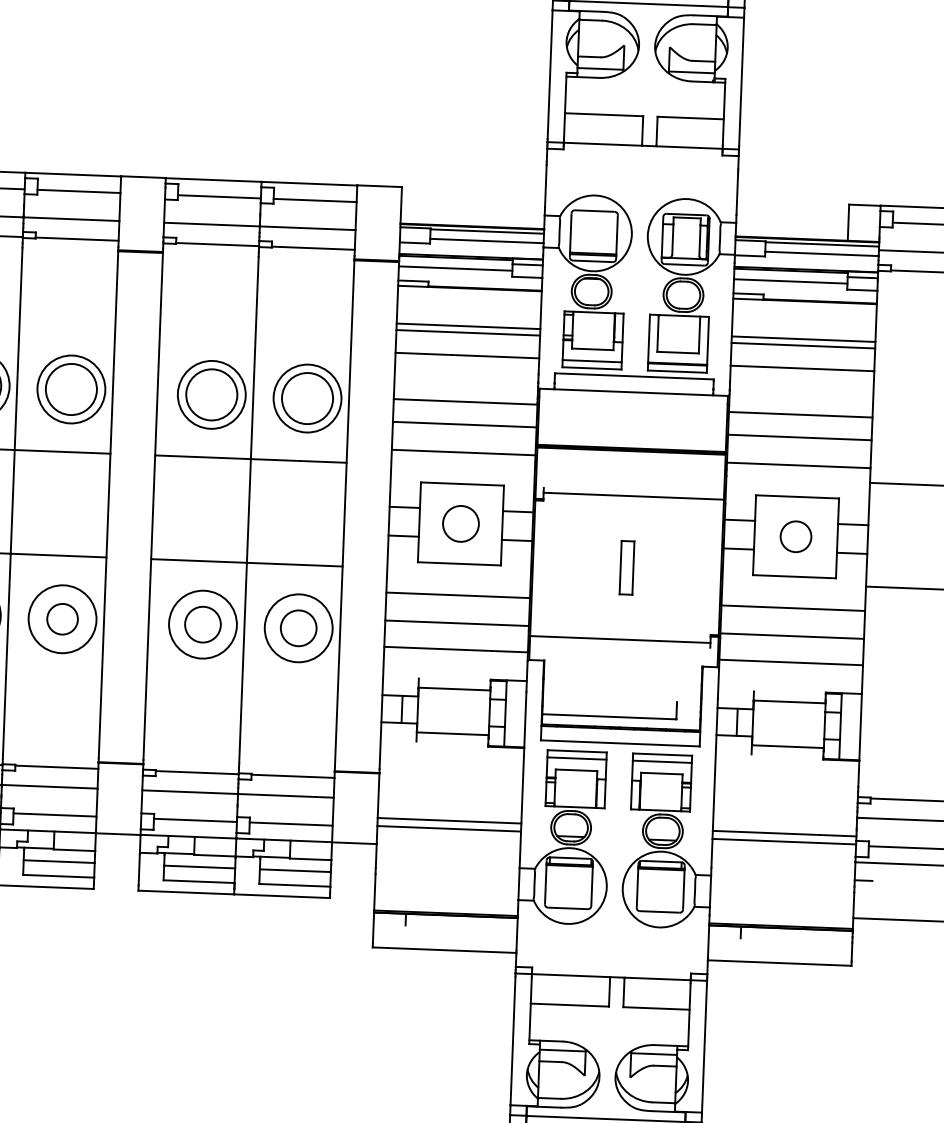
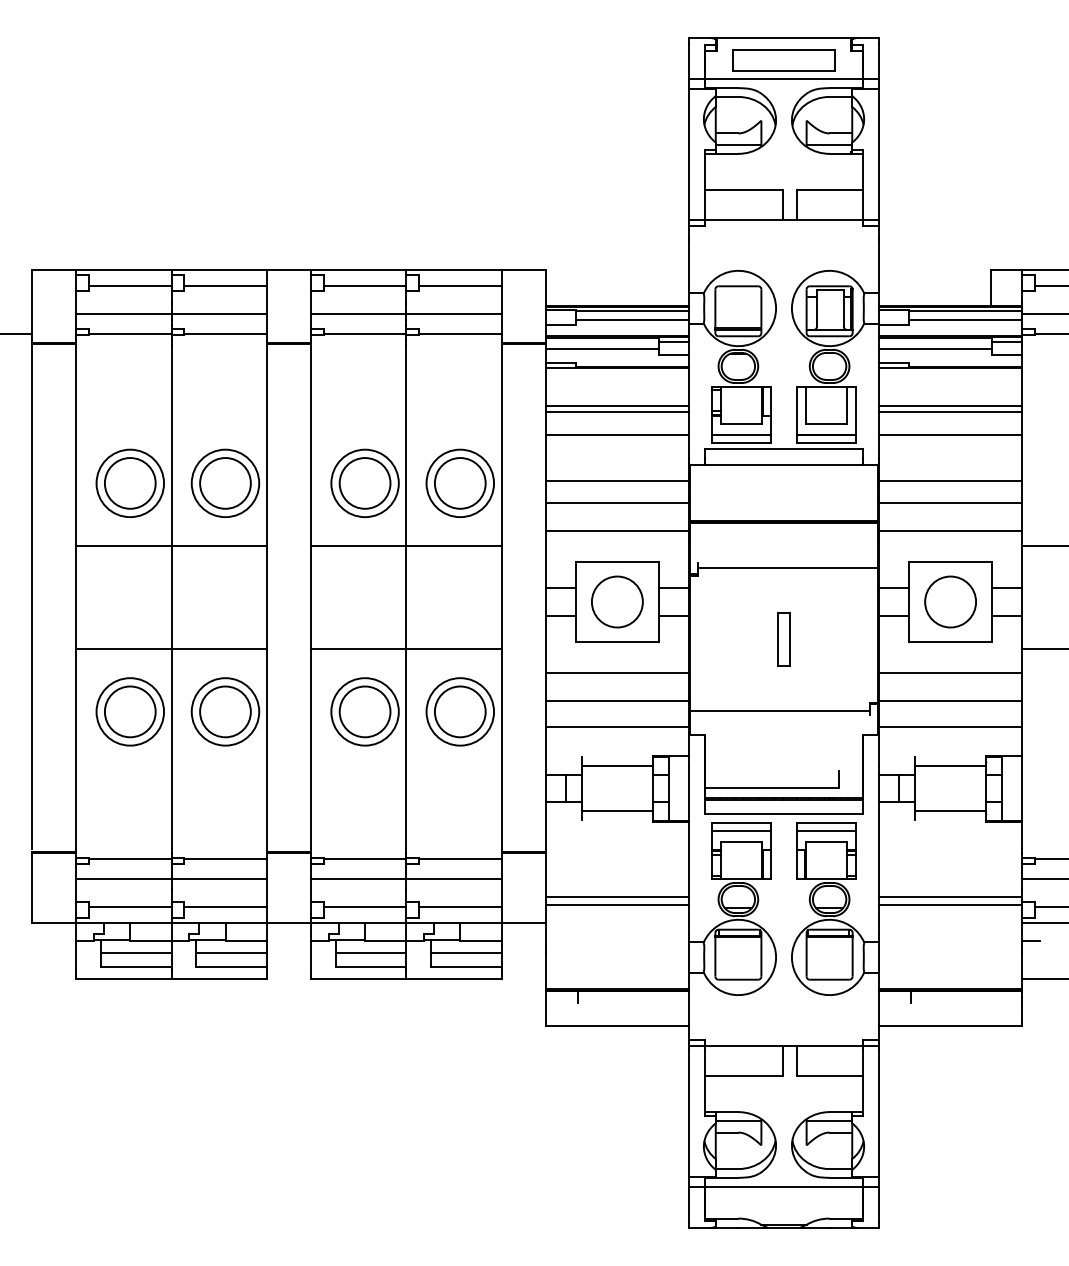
circle: (461, 523) -> (617, 601), size x1.43
circle: (795, 536) -> (950, 601), size x1.67
circle: (62, 618) -> (225, 711), size x1.67
circle: (202, 624) -> (364, 711), size x1.43
circle: (297, 627) -> (459, 711), size x1.43

